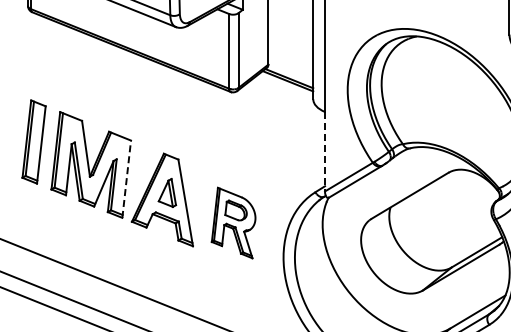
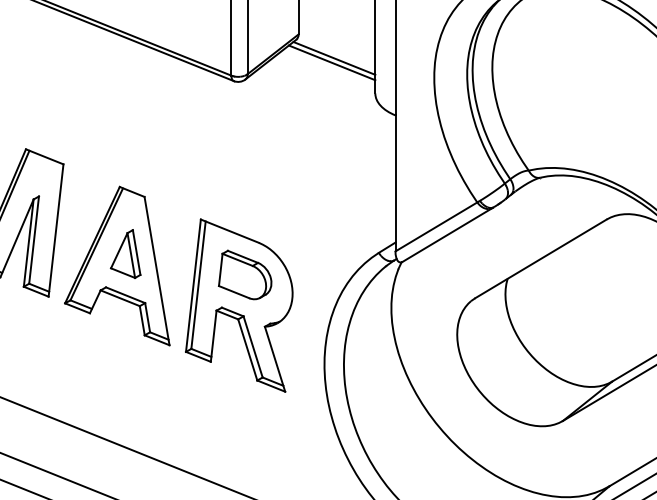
line: (325, 151) -> (396, 183), dashed -> solid
line: (126, 179) -> (55, 230), dashed -> solid
part: (233, 222) -> (238, 304), size x1.43

